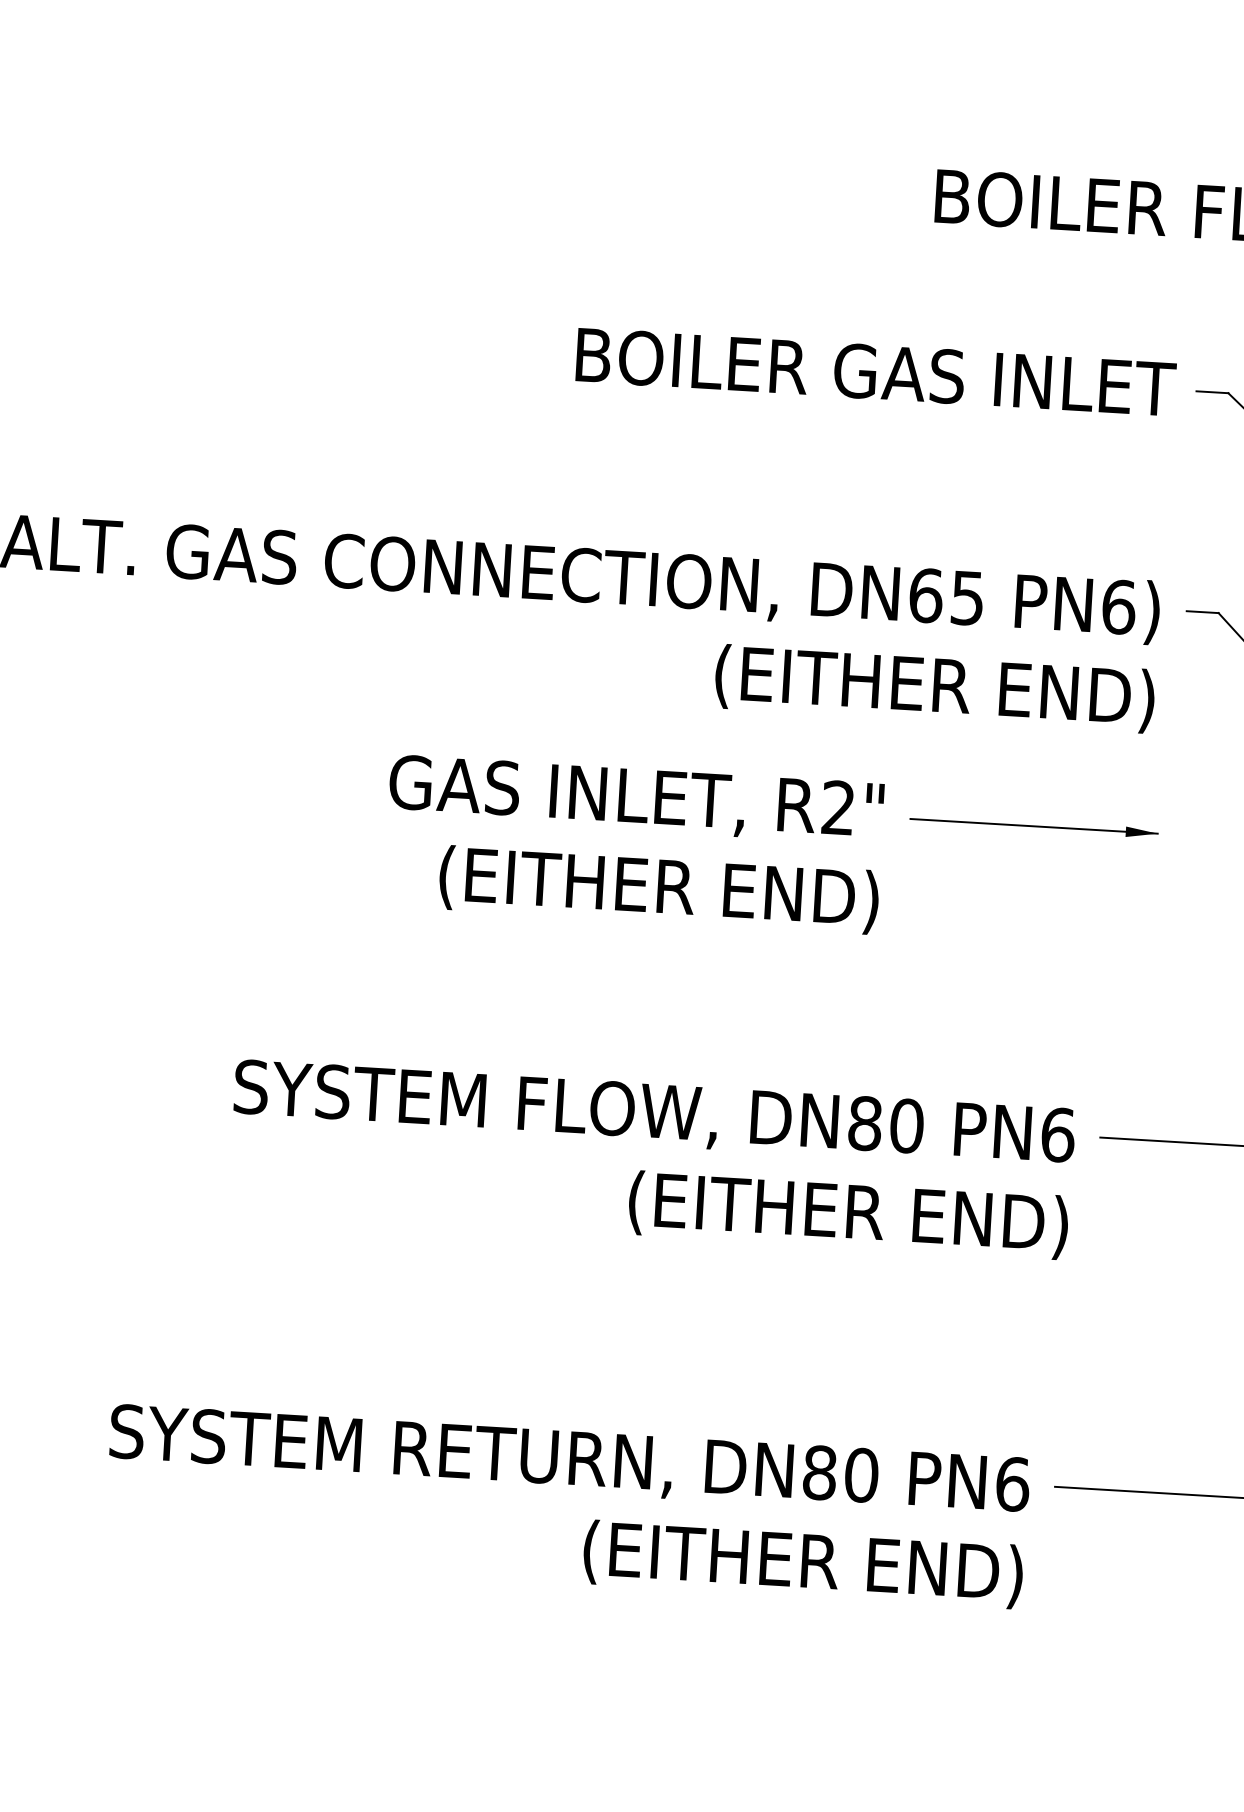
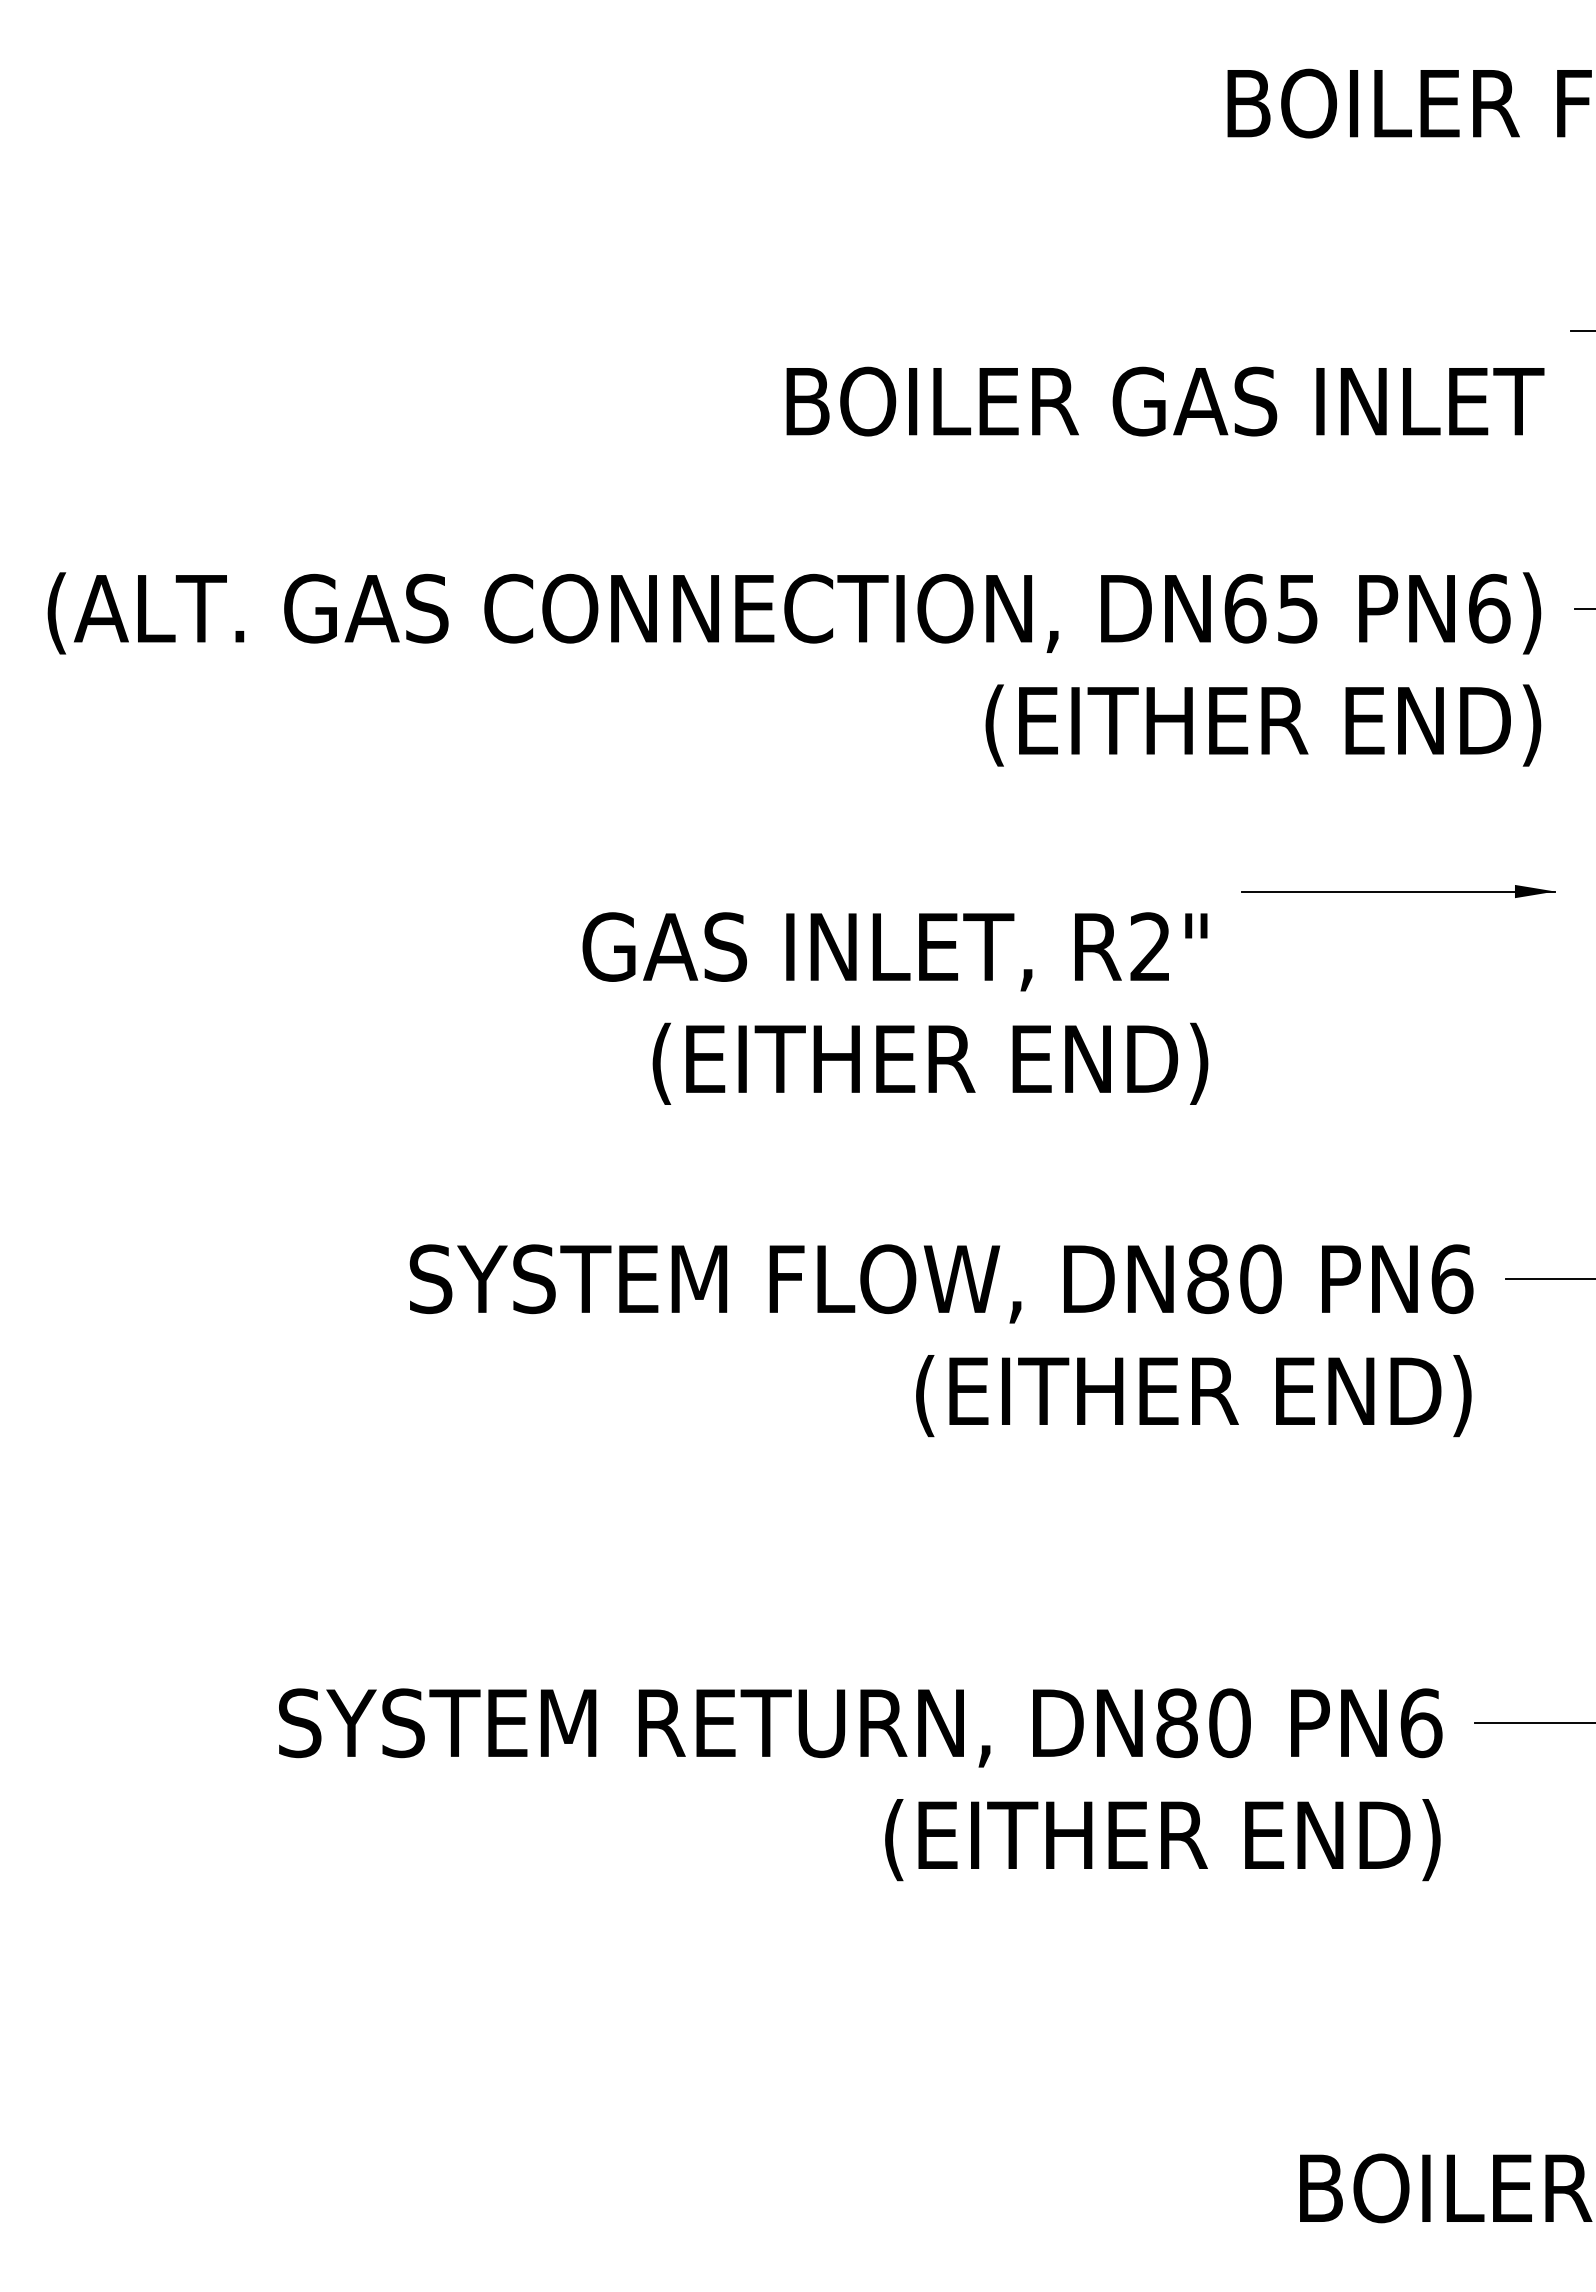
text: (876, 372) -> (1165, 401), moved
text: (634, 844) -> (895, 1008), moved

